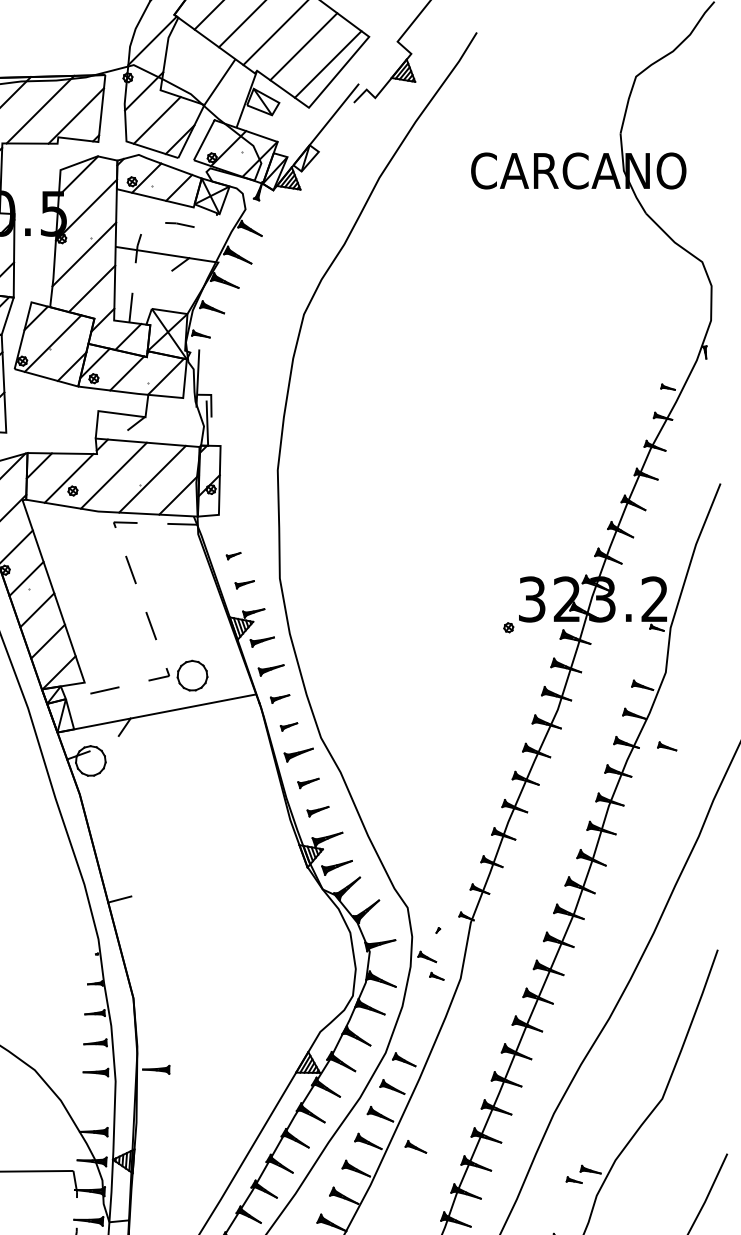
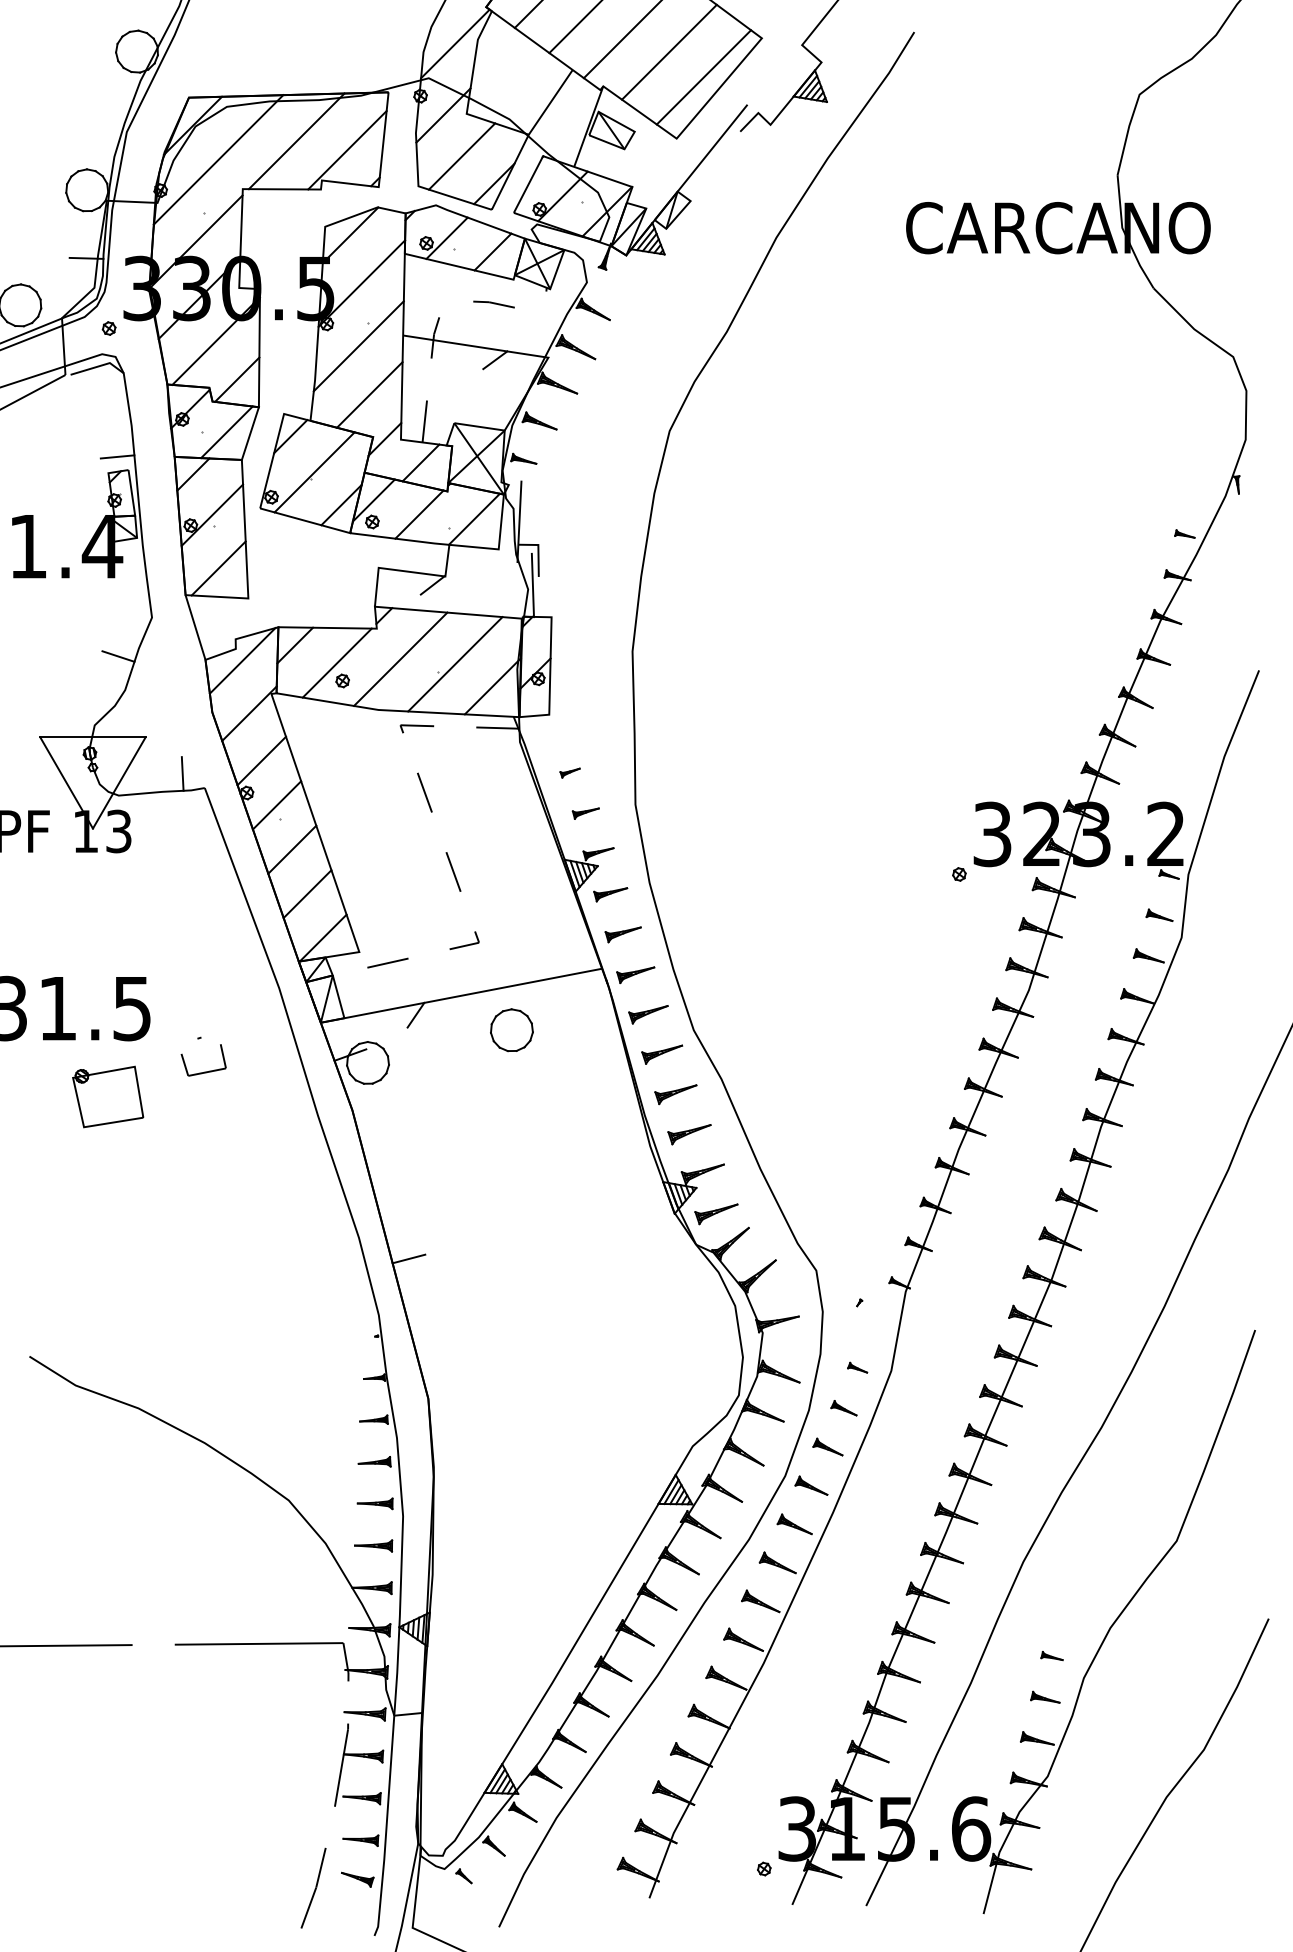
part: (192, 675) -> (511, 1030), moved
part: (279, 699) -> (635, 975), size x1.43
part: (289, 726) -> (648, 1014), size x1.67
part: (667, 745) -> (1159, 914), moved
part: (308, 783) -> (675, 1094), size x1.43
part: (318, 811) -> (689, 1134), size x1.43
part: (426, 957) -> (843, 1408), moved
part: (156, 1069) -> (373, 1545), moved
part: (415, 1146) -> (827, 1446), moved
part: (590, 1169) -> (1045, 1696), moved

